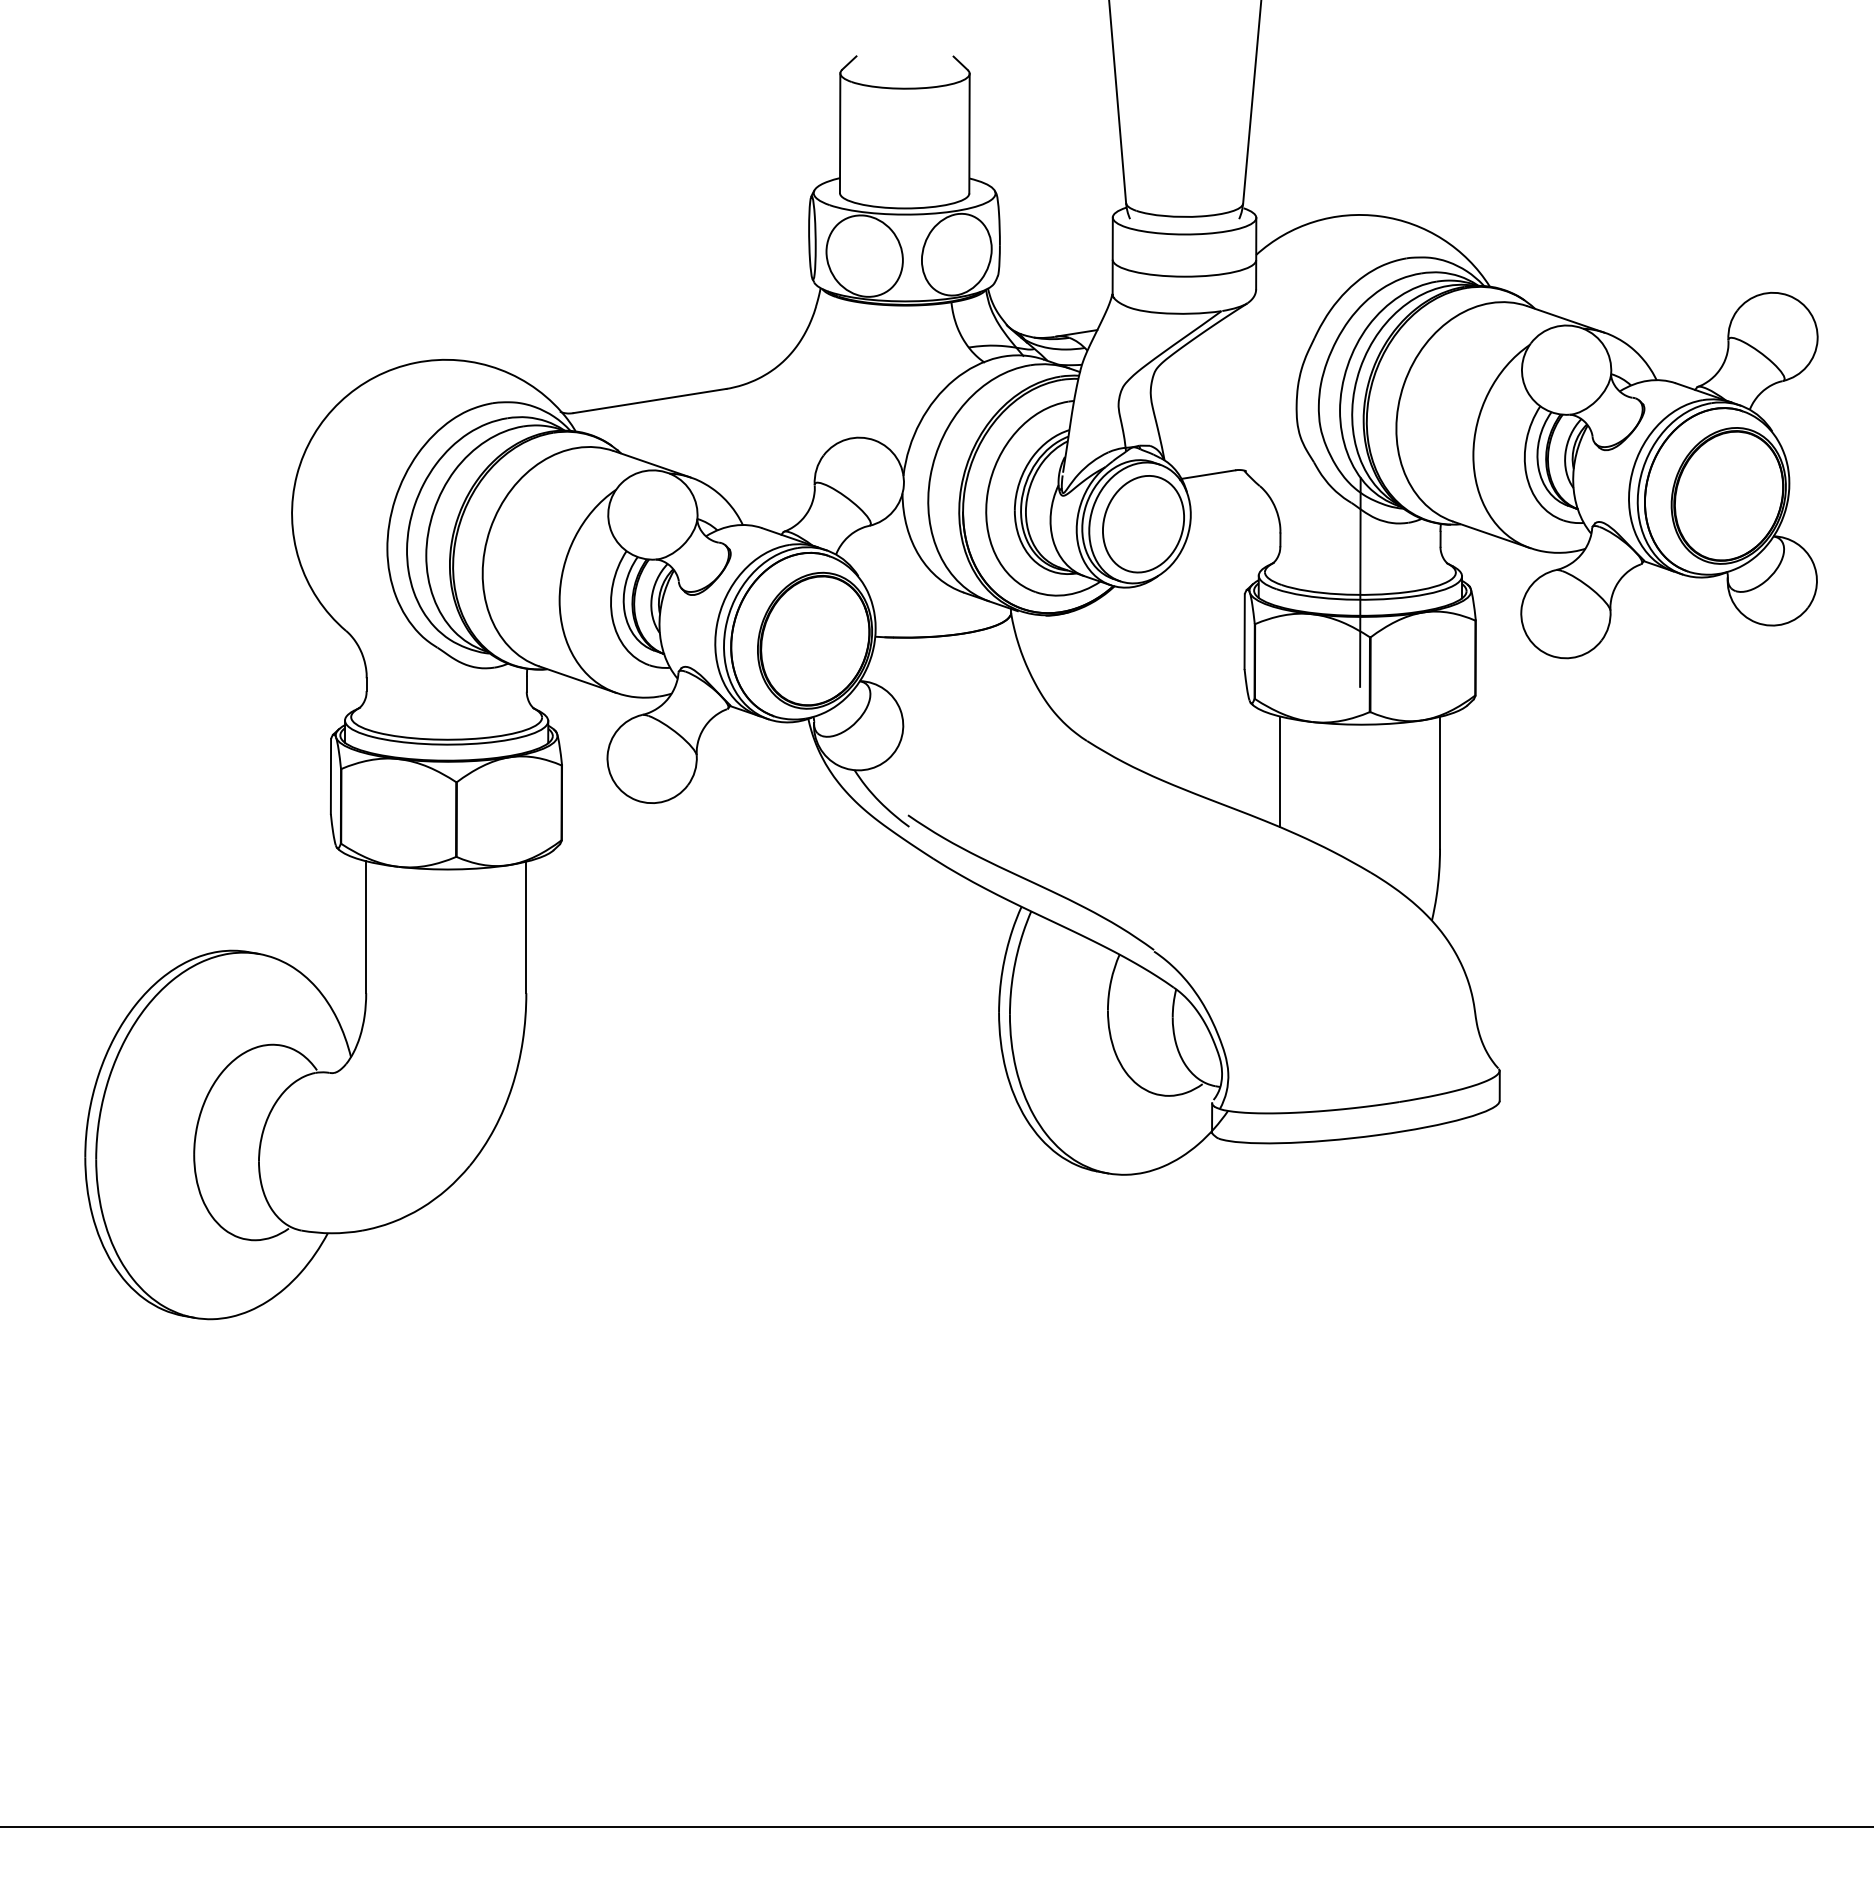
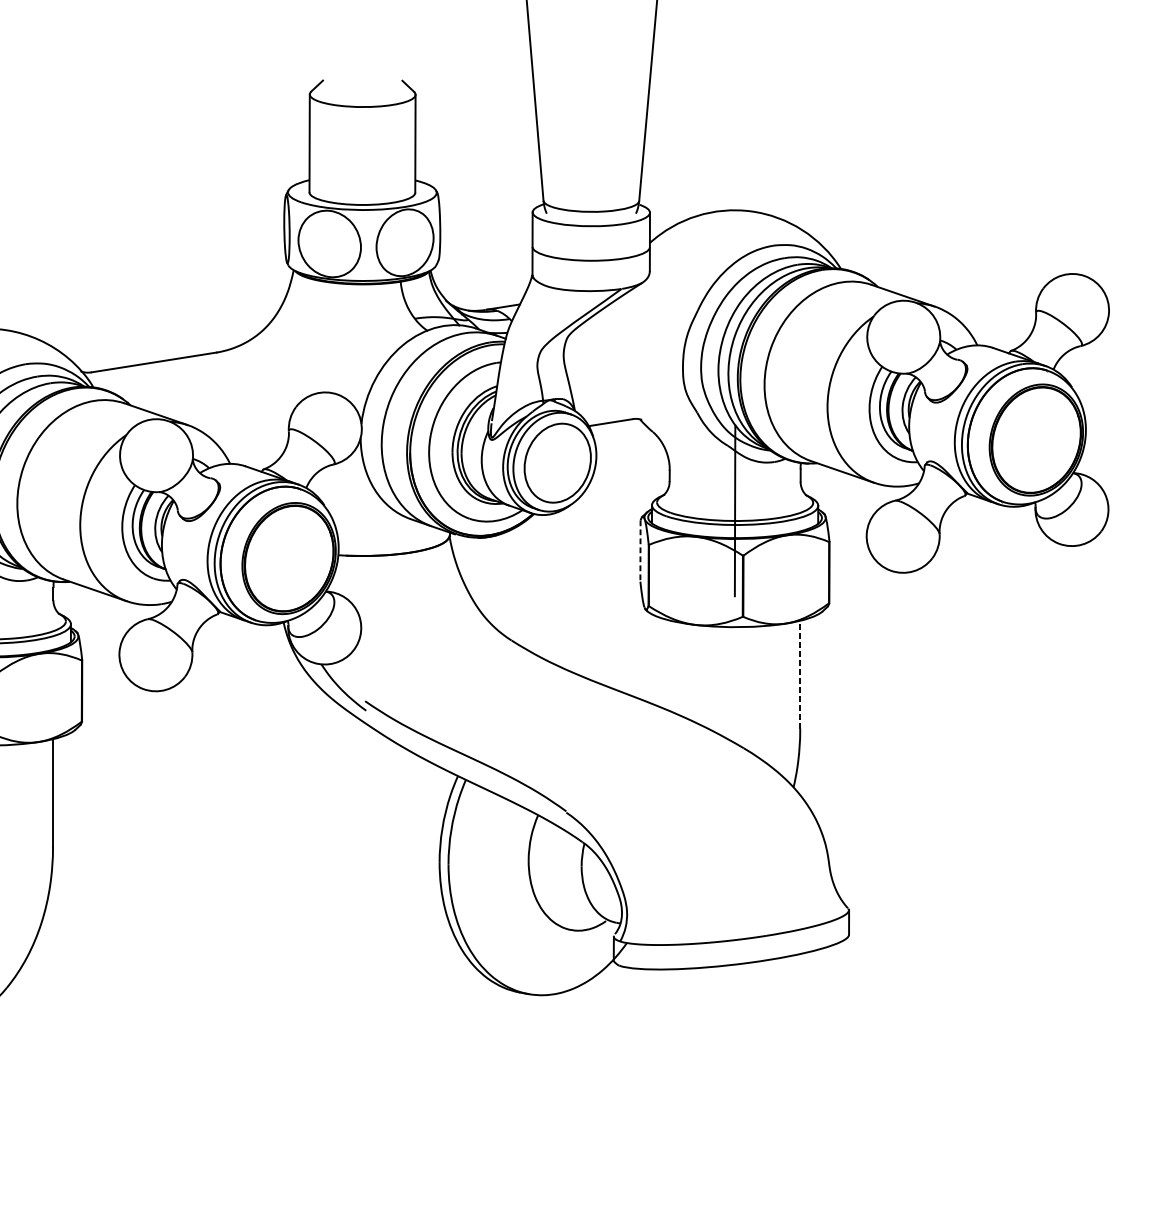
line: (1244, 632) -> (640, 551), solid -> dashed
line: (1279, 771) -> (668, 665), removed
line: (1440, 782) -> (800, 674), solid -> dashed

